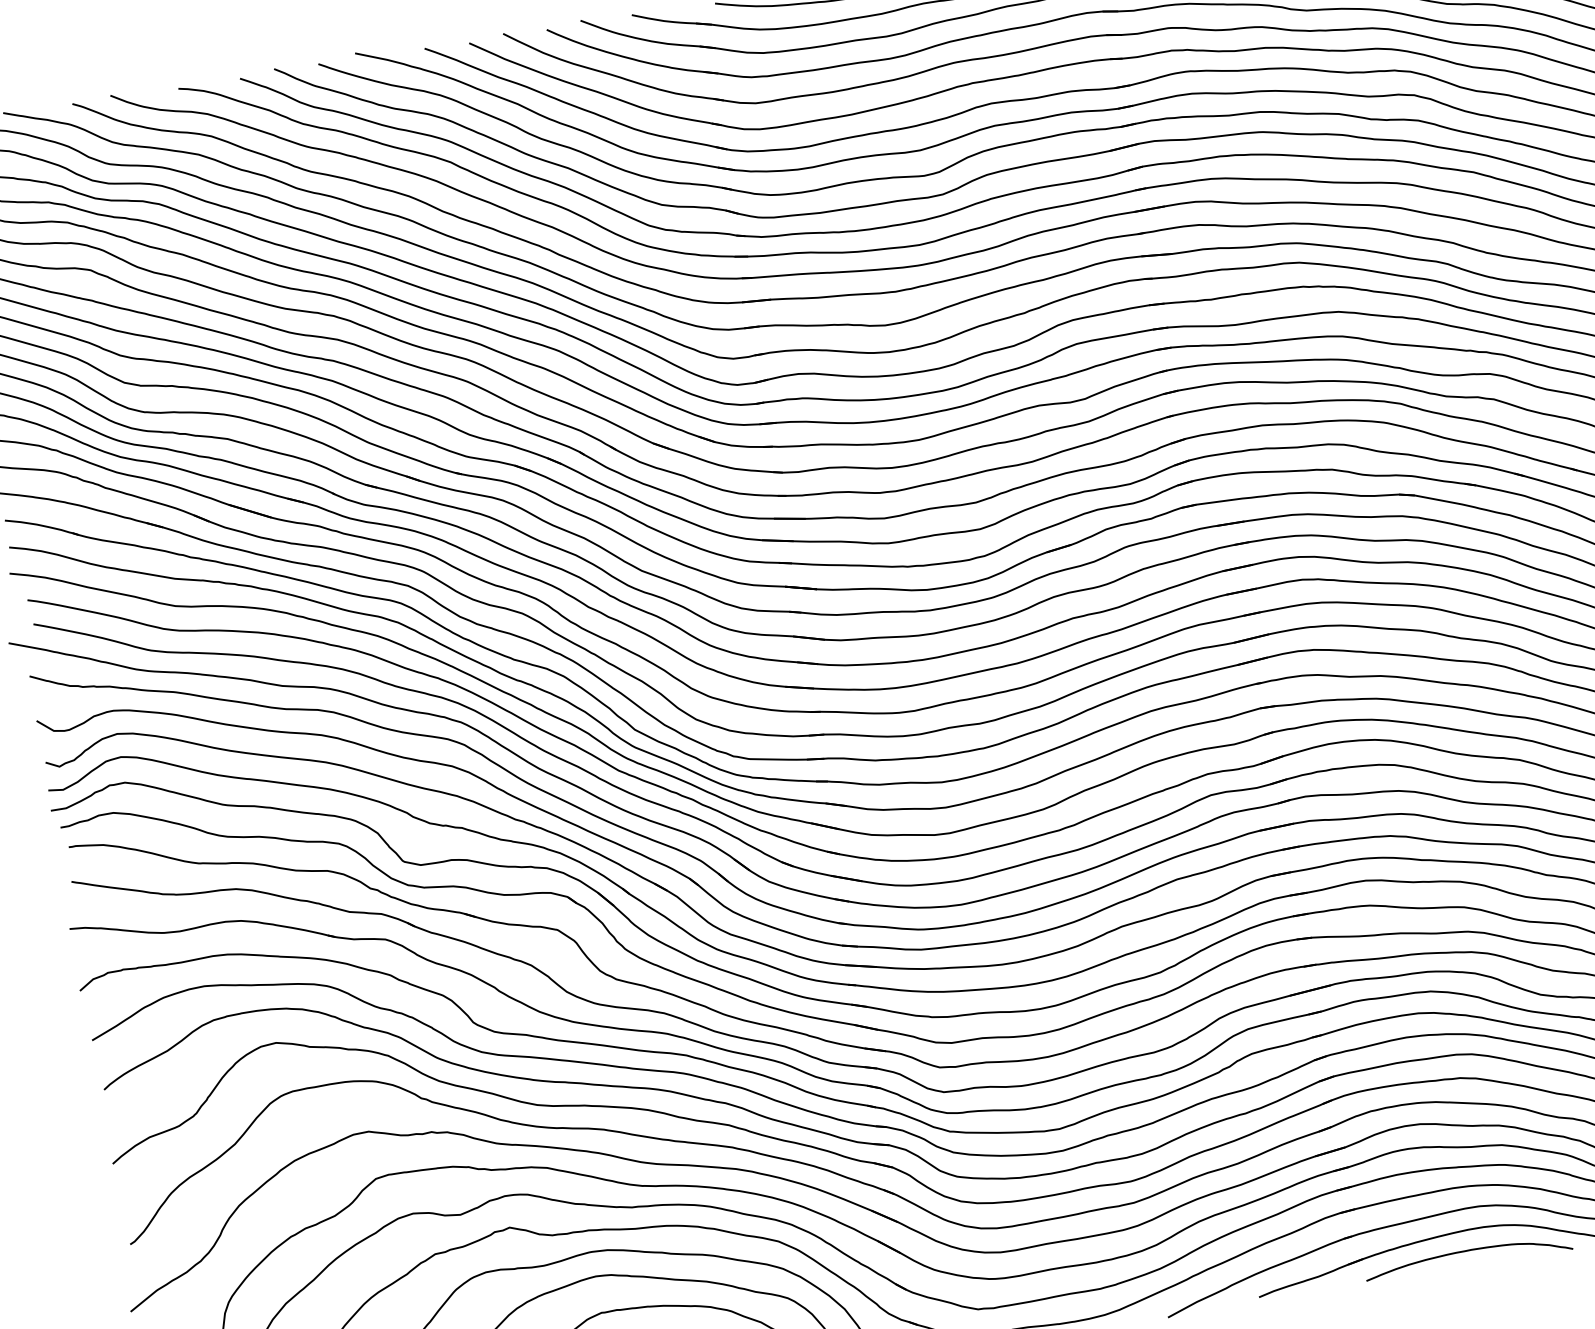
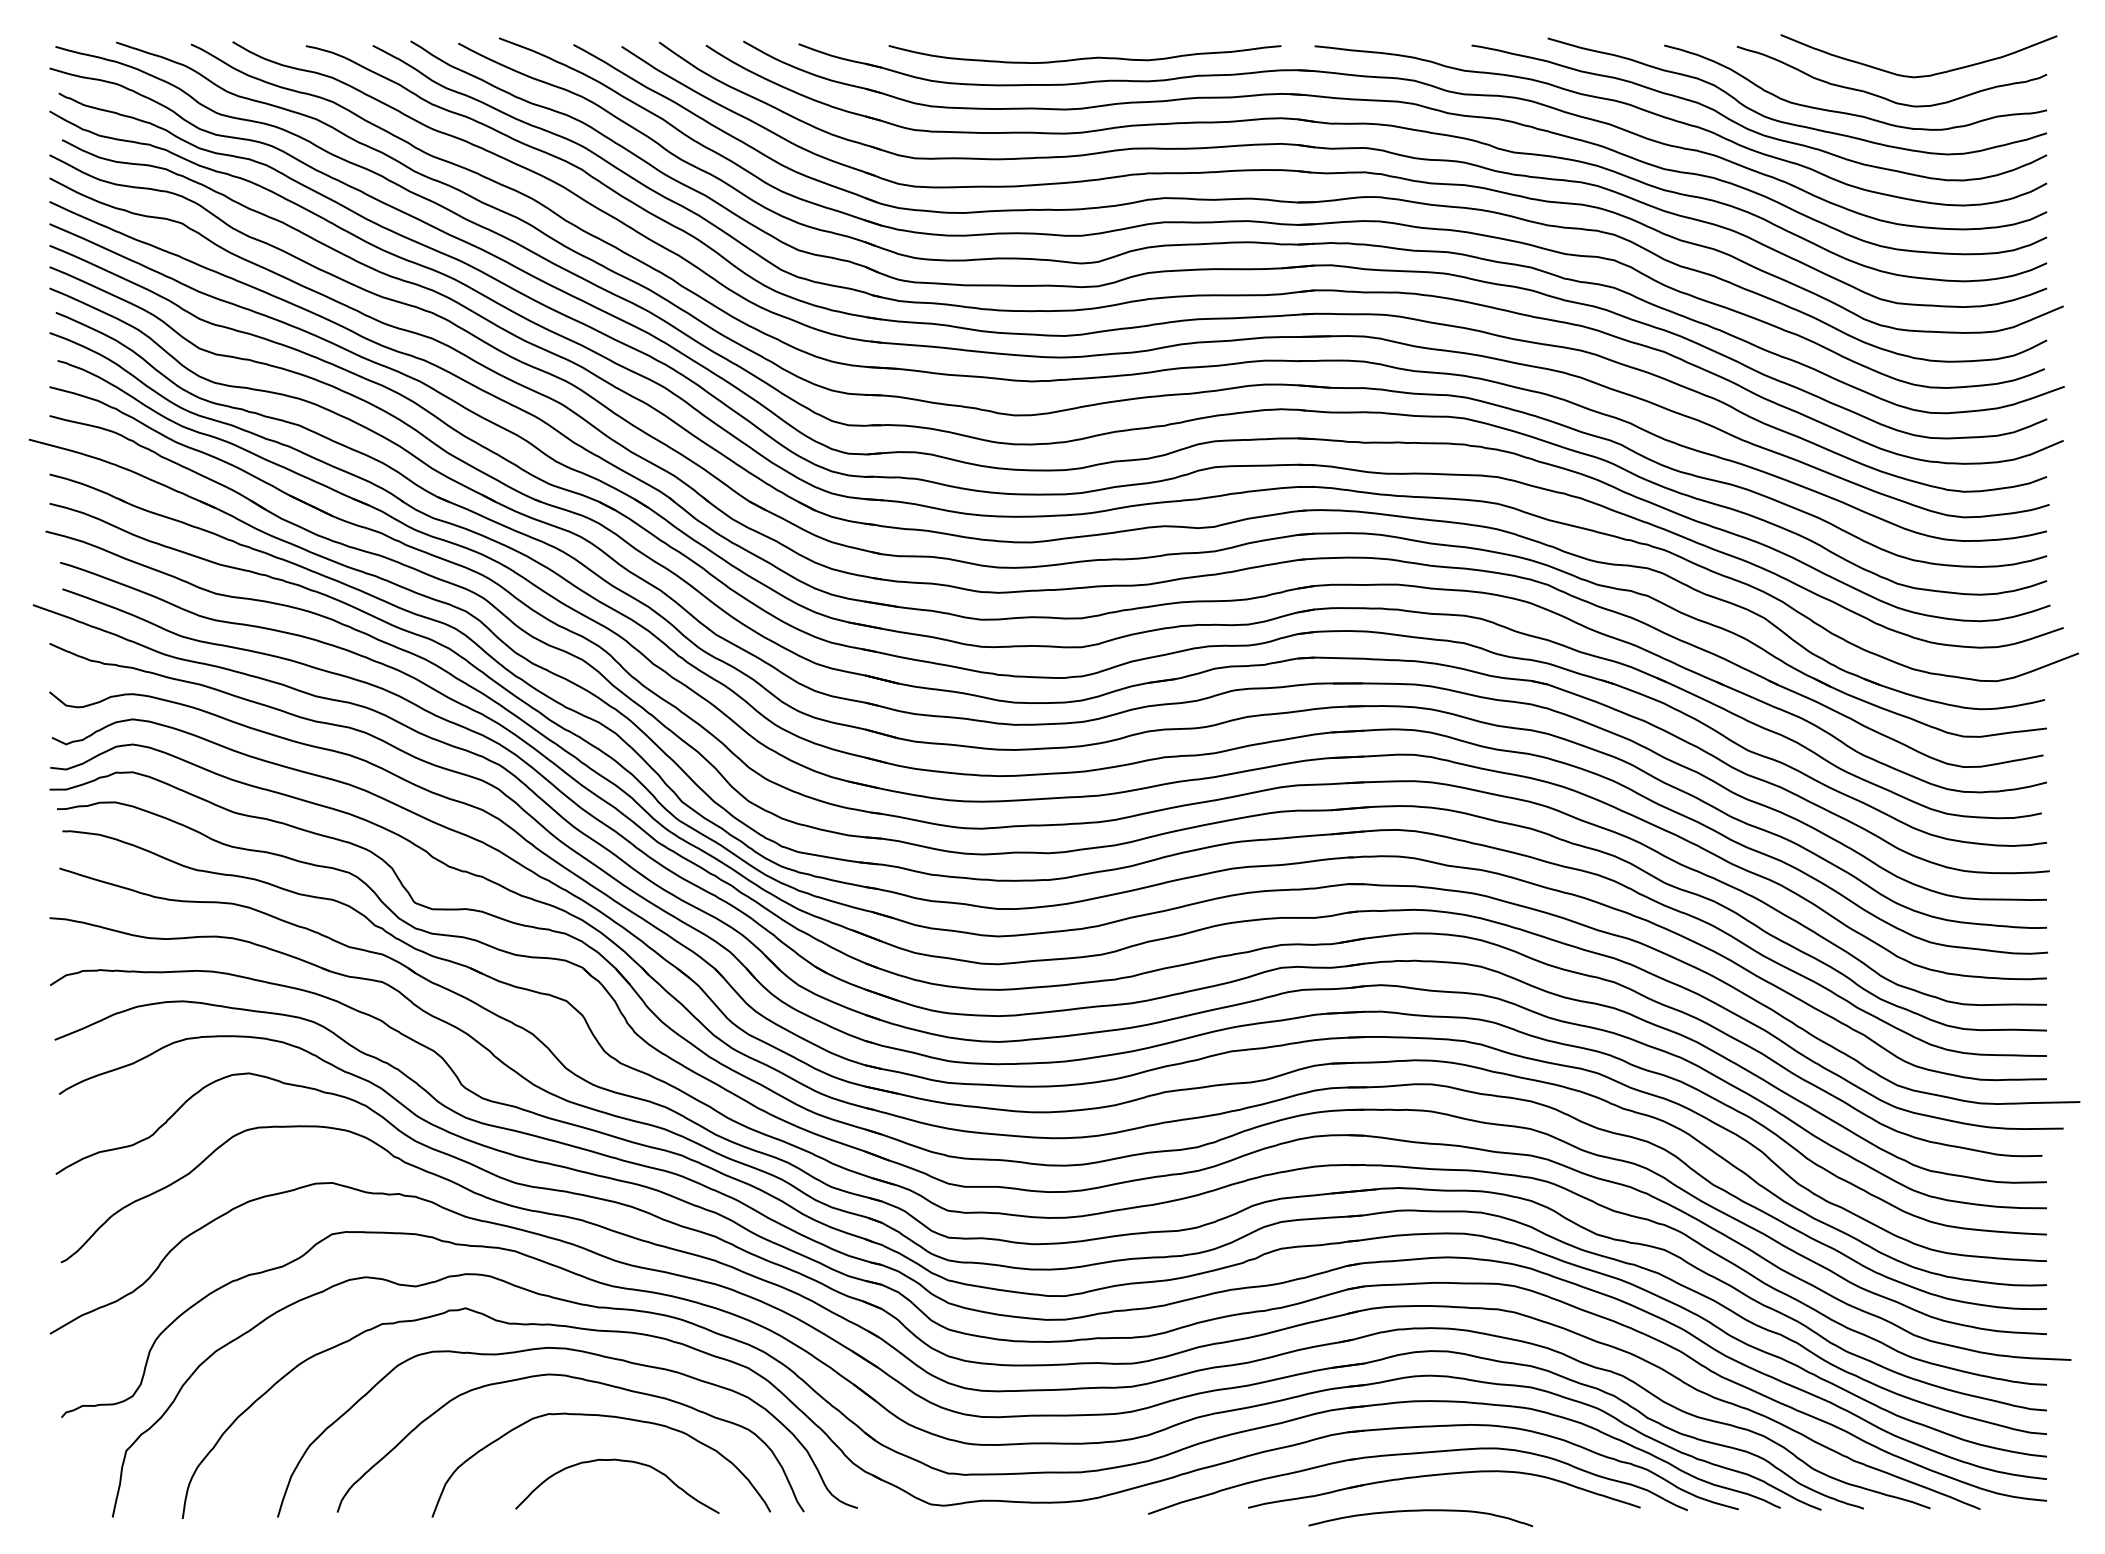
curve: (1467, 1251) -> (1420, 1511), moved

